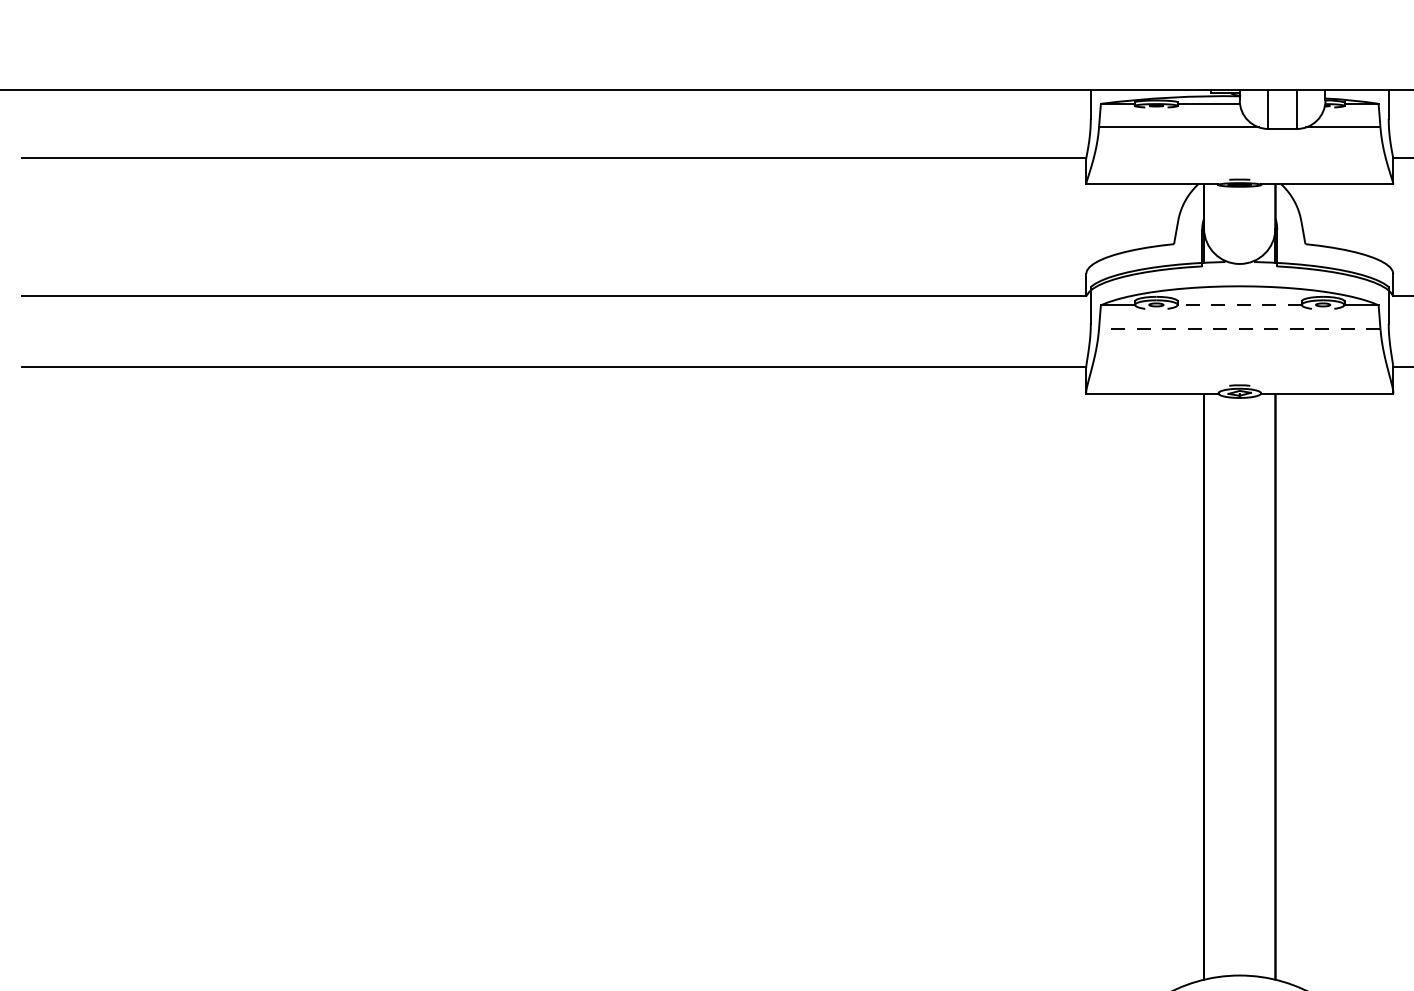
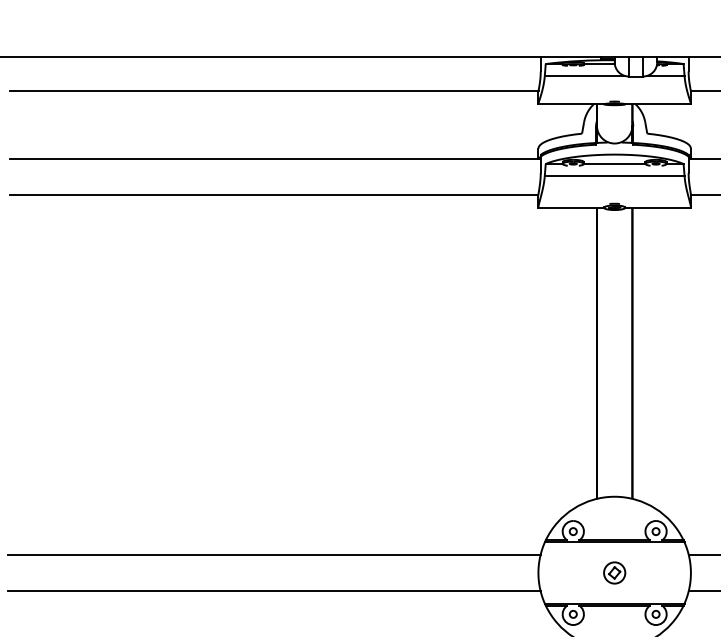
line: (1239, 306) -> (614, 164), dashed -> solid
line: (1239, 328) -> (614, 175), dashed -> solid

